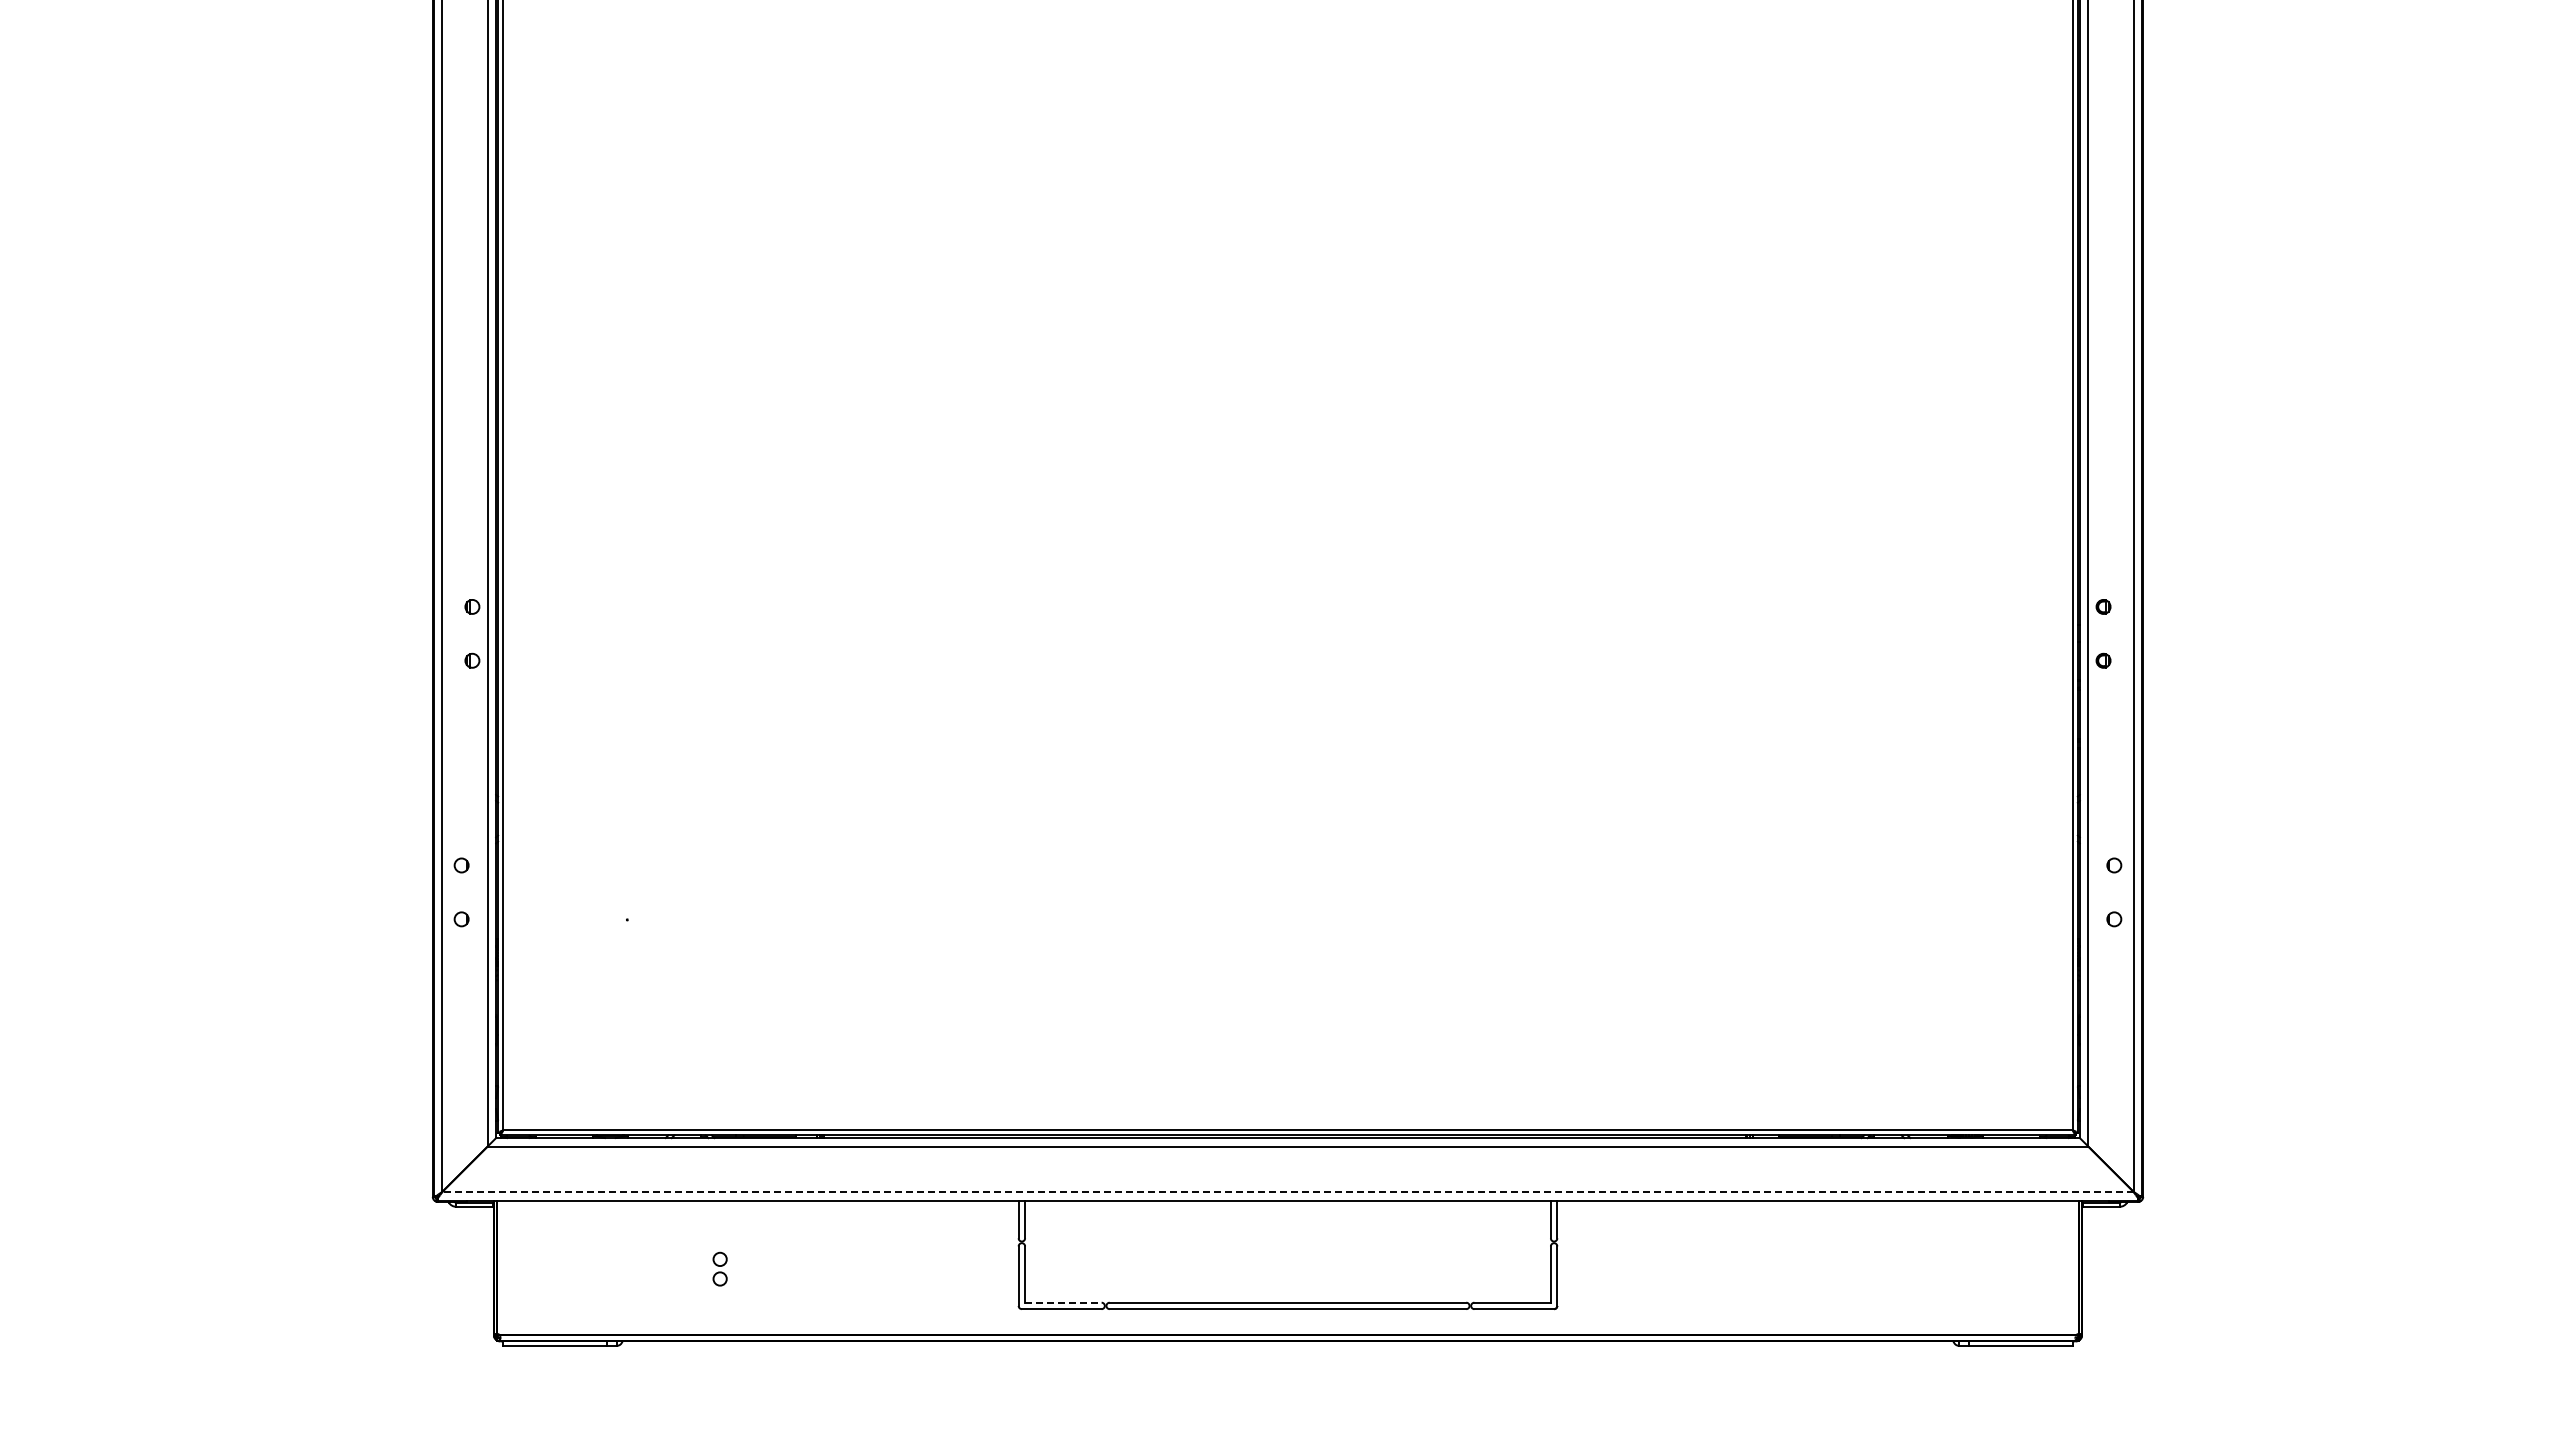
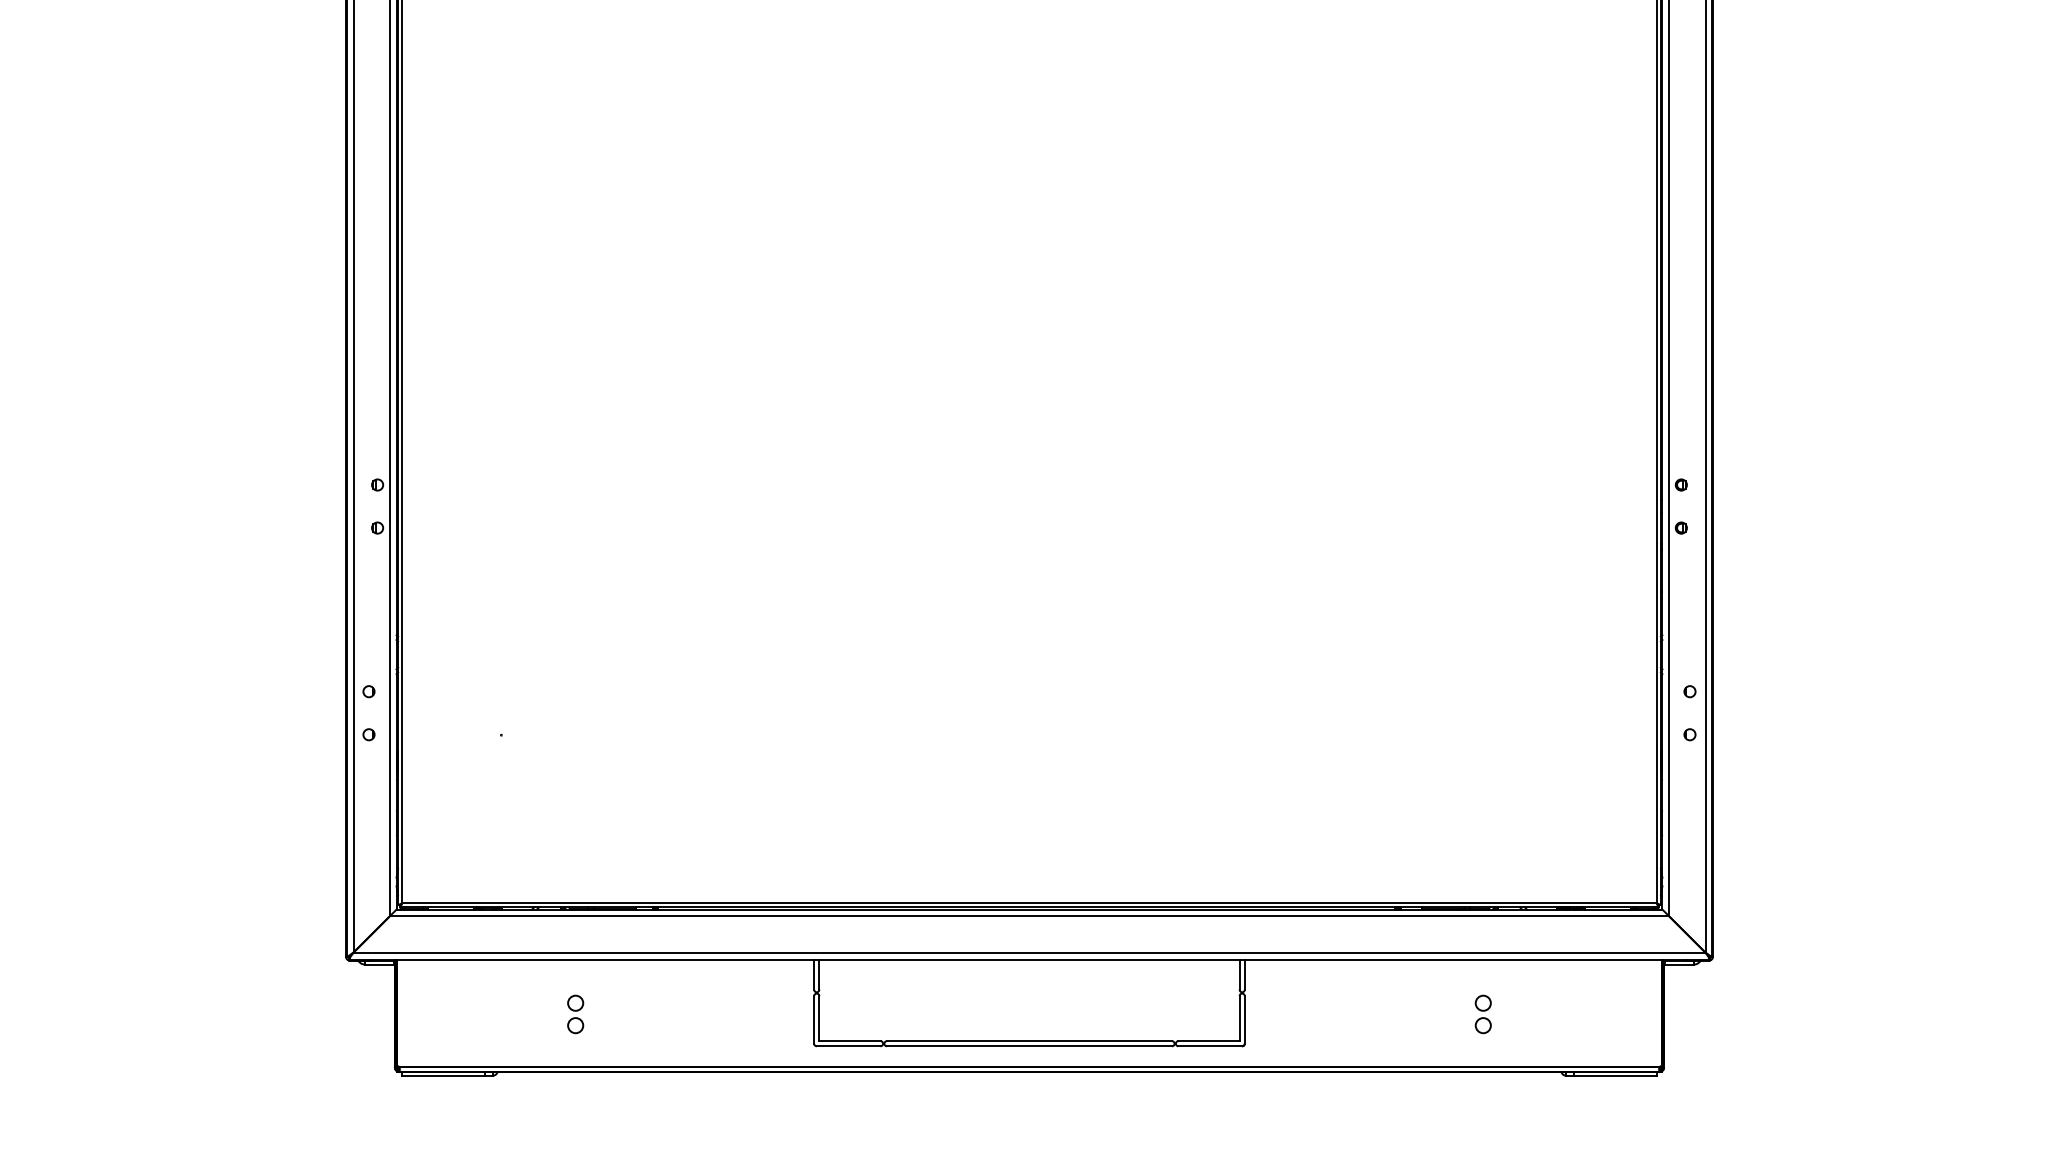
line: (1287, 1191) -> (1029, 952), dashed -> solid
part: (719, 1268) -> (575, 1013), size x1.43
part: (1855, 1268) -> (1483, 1013), added
line: (1063, 1302) -> (850, 1040), dashed -> solid

